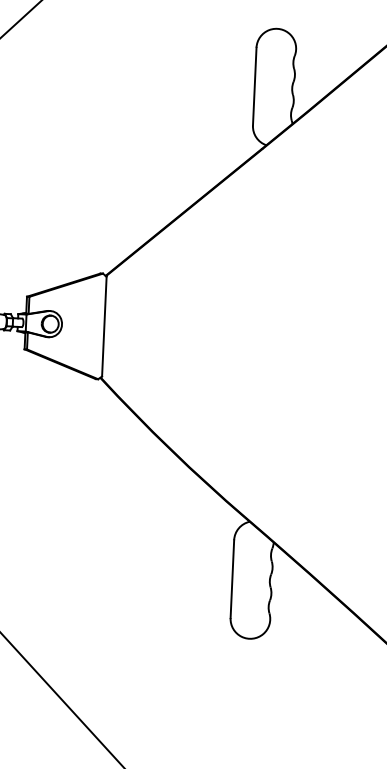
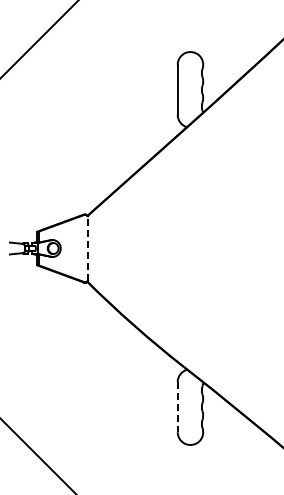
line: (105, 326) -> (88, 248), solid -> dashed
line: (232, 579) -> (177, 407), solid -> dashed

